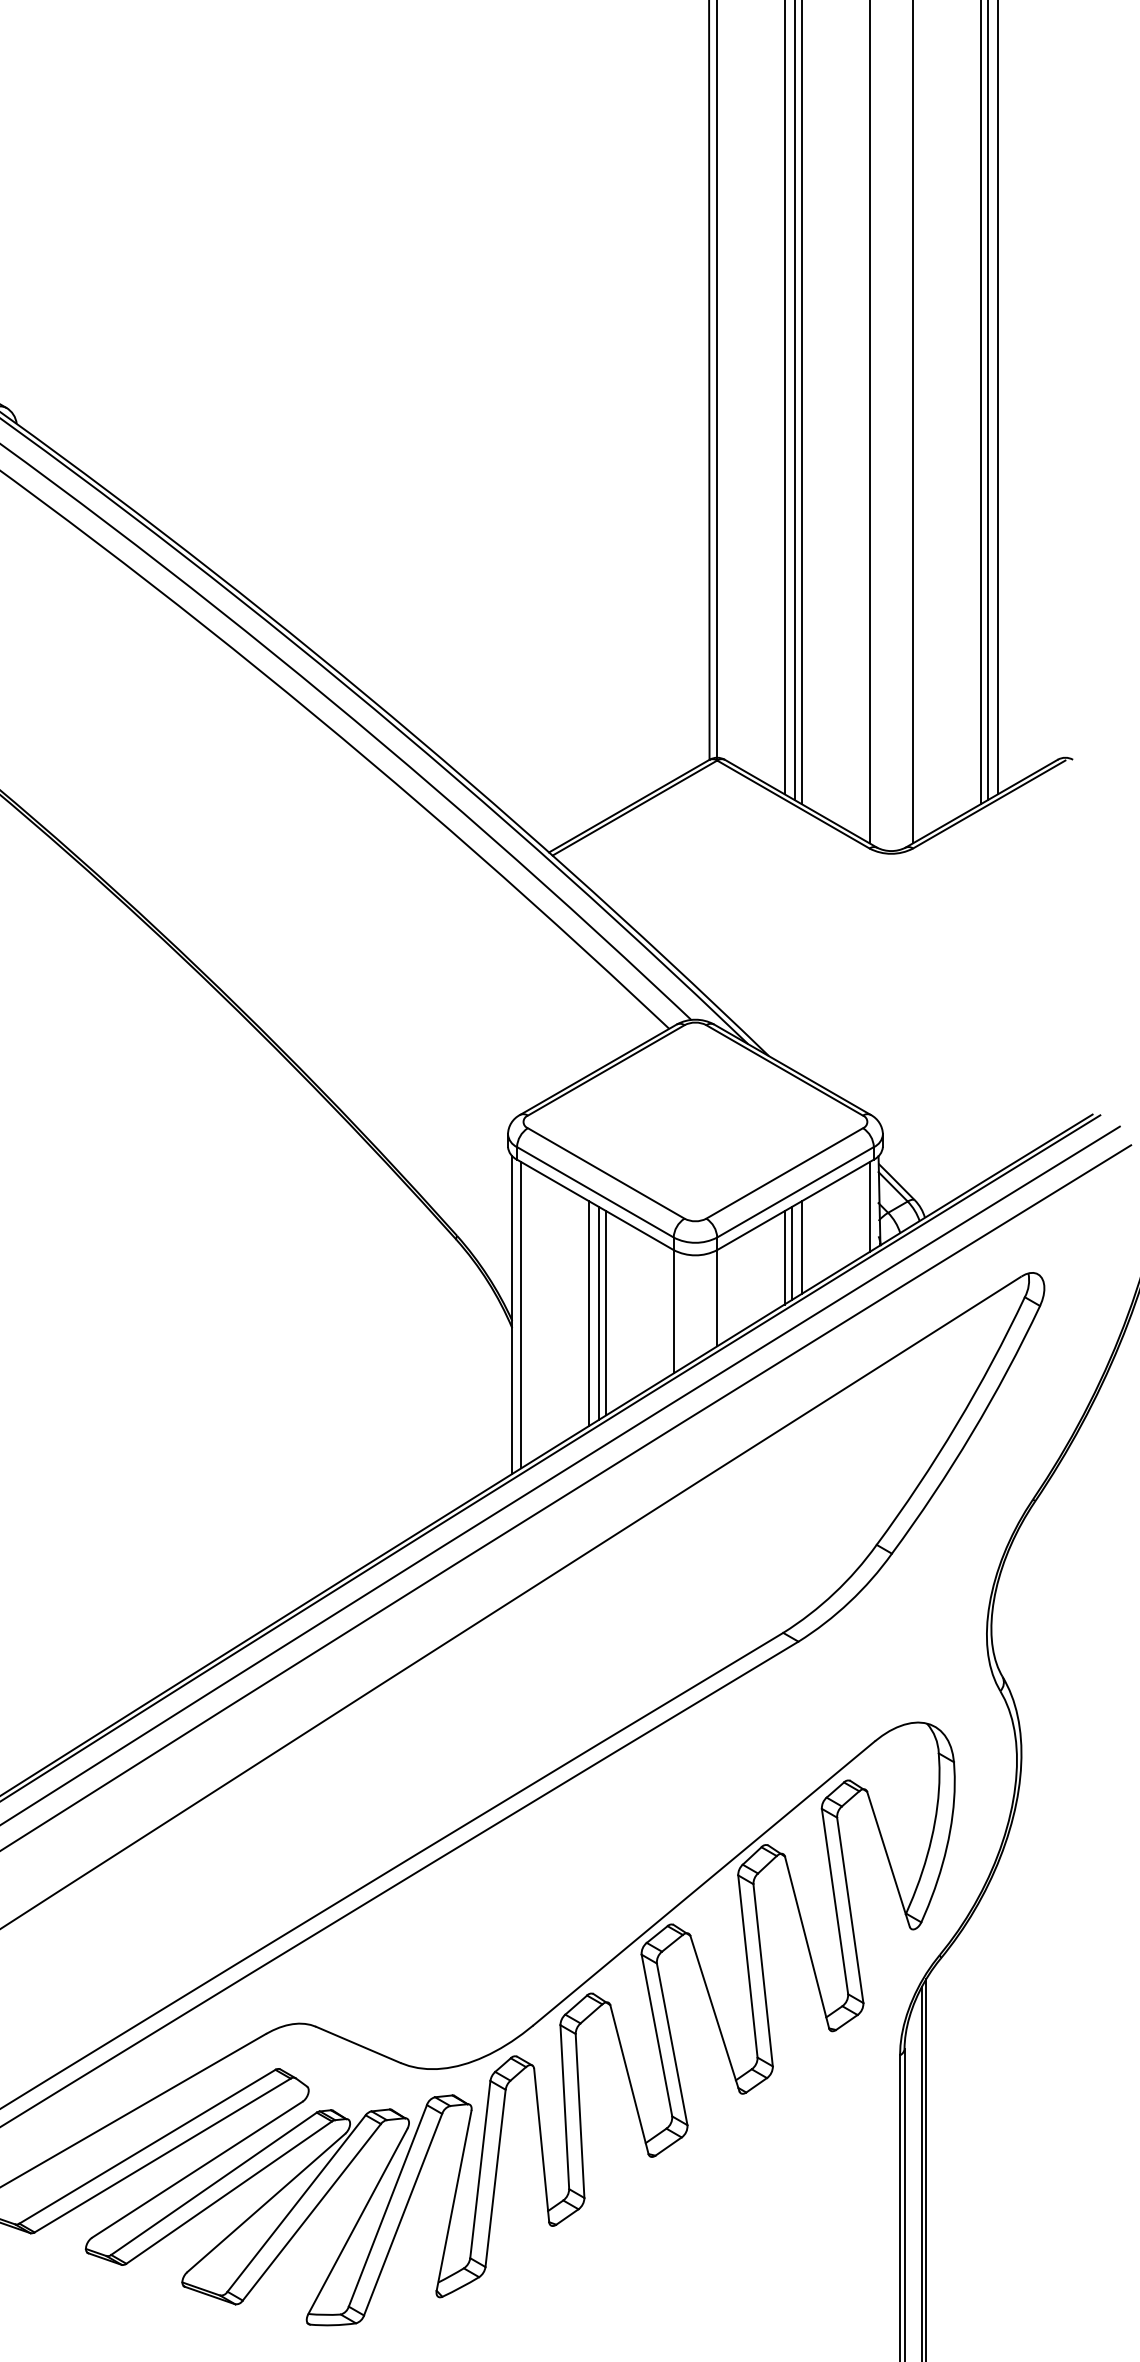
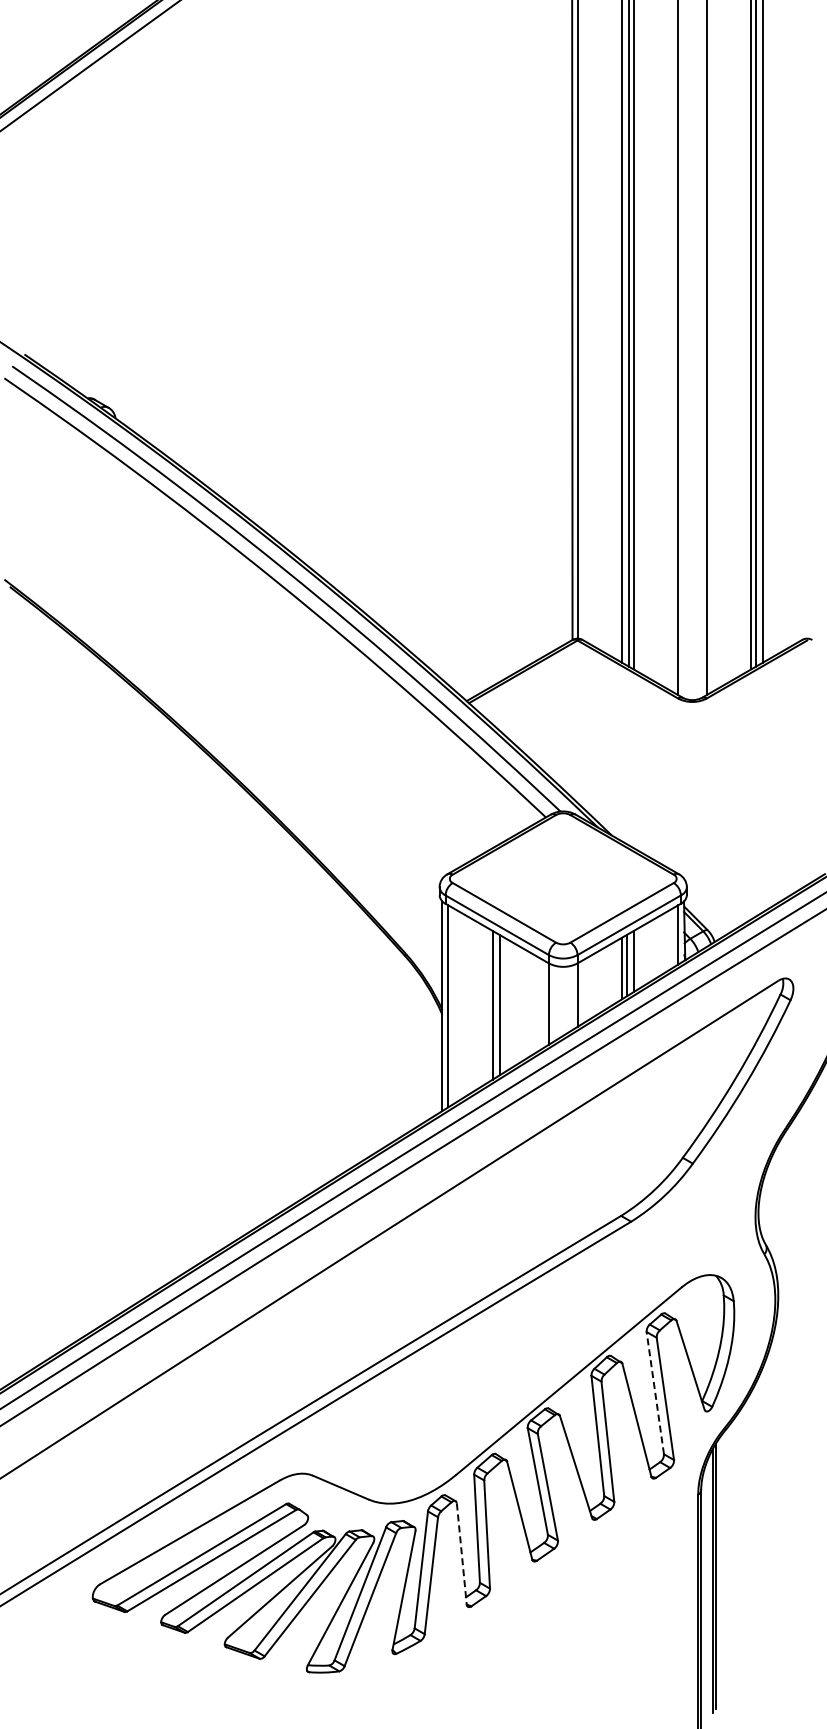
line: (606, 1312) -> (504, 1004), removed
line: (835, 1902) -> (655, 1393), solid -> dashed
line: (541, 2146) -> (461, 1554), solid -> dashed

